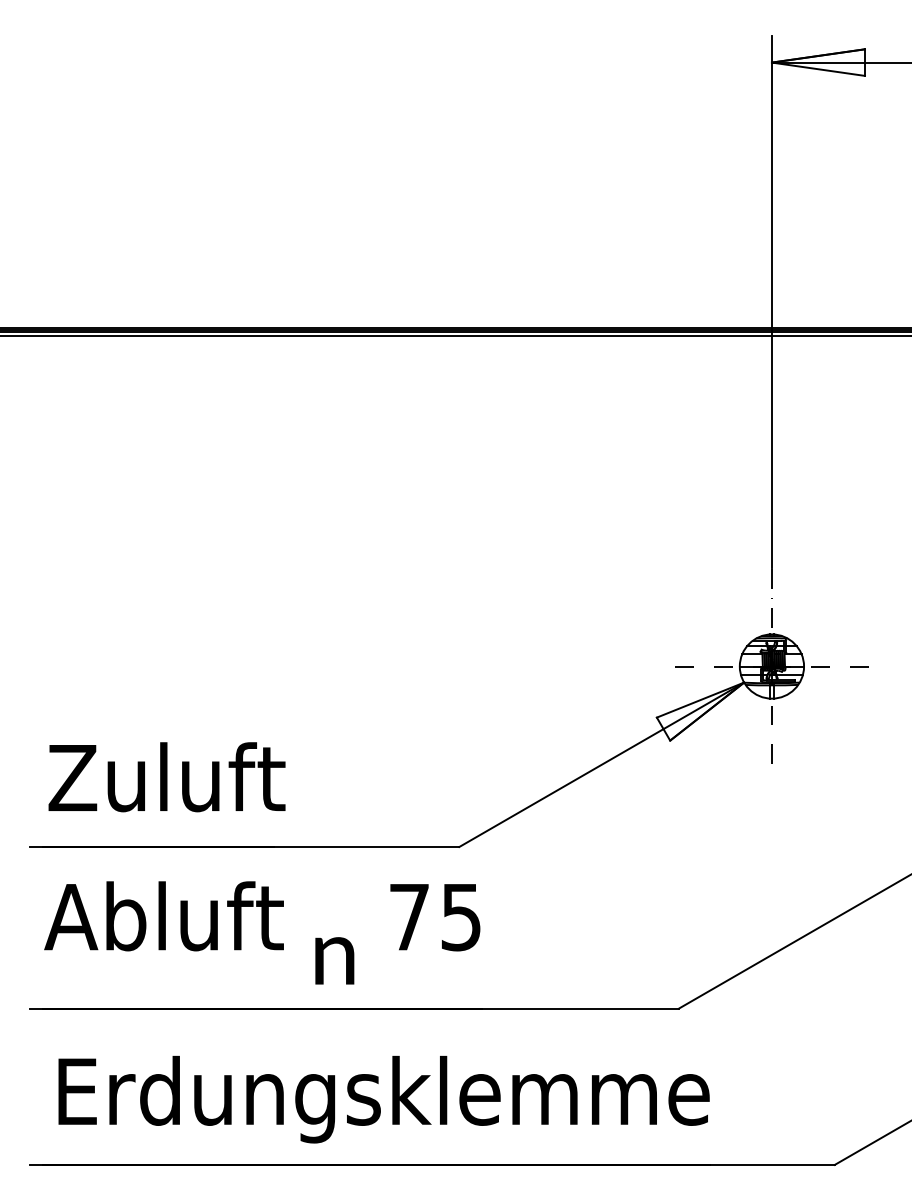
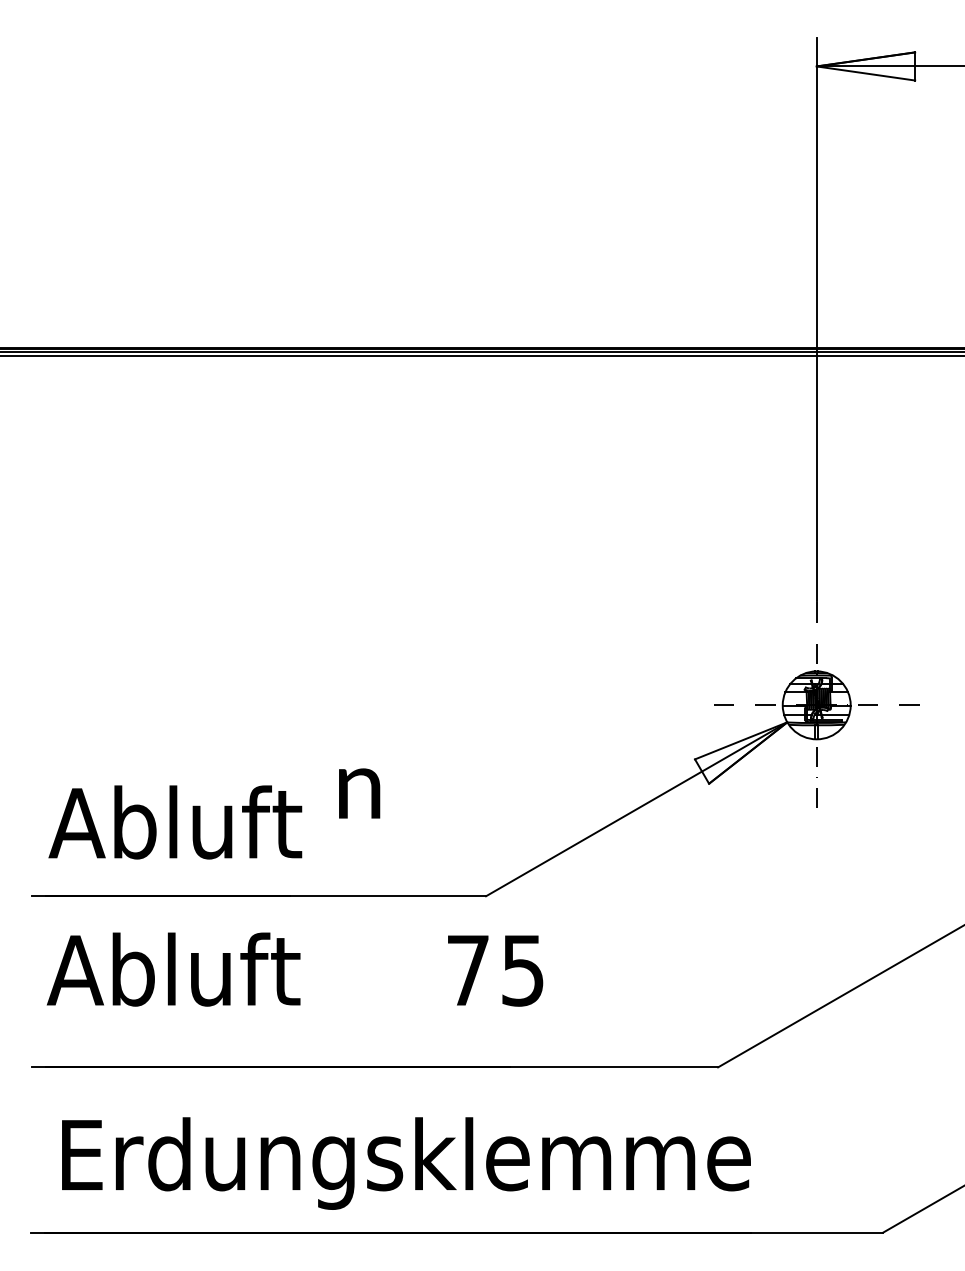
text: (96, 777) -> (102, 822), Zuluft -> Abluft
text: (435, 917) -> (495, 970), moved
text: (334, 960) -> (359, 793), moved

